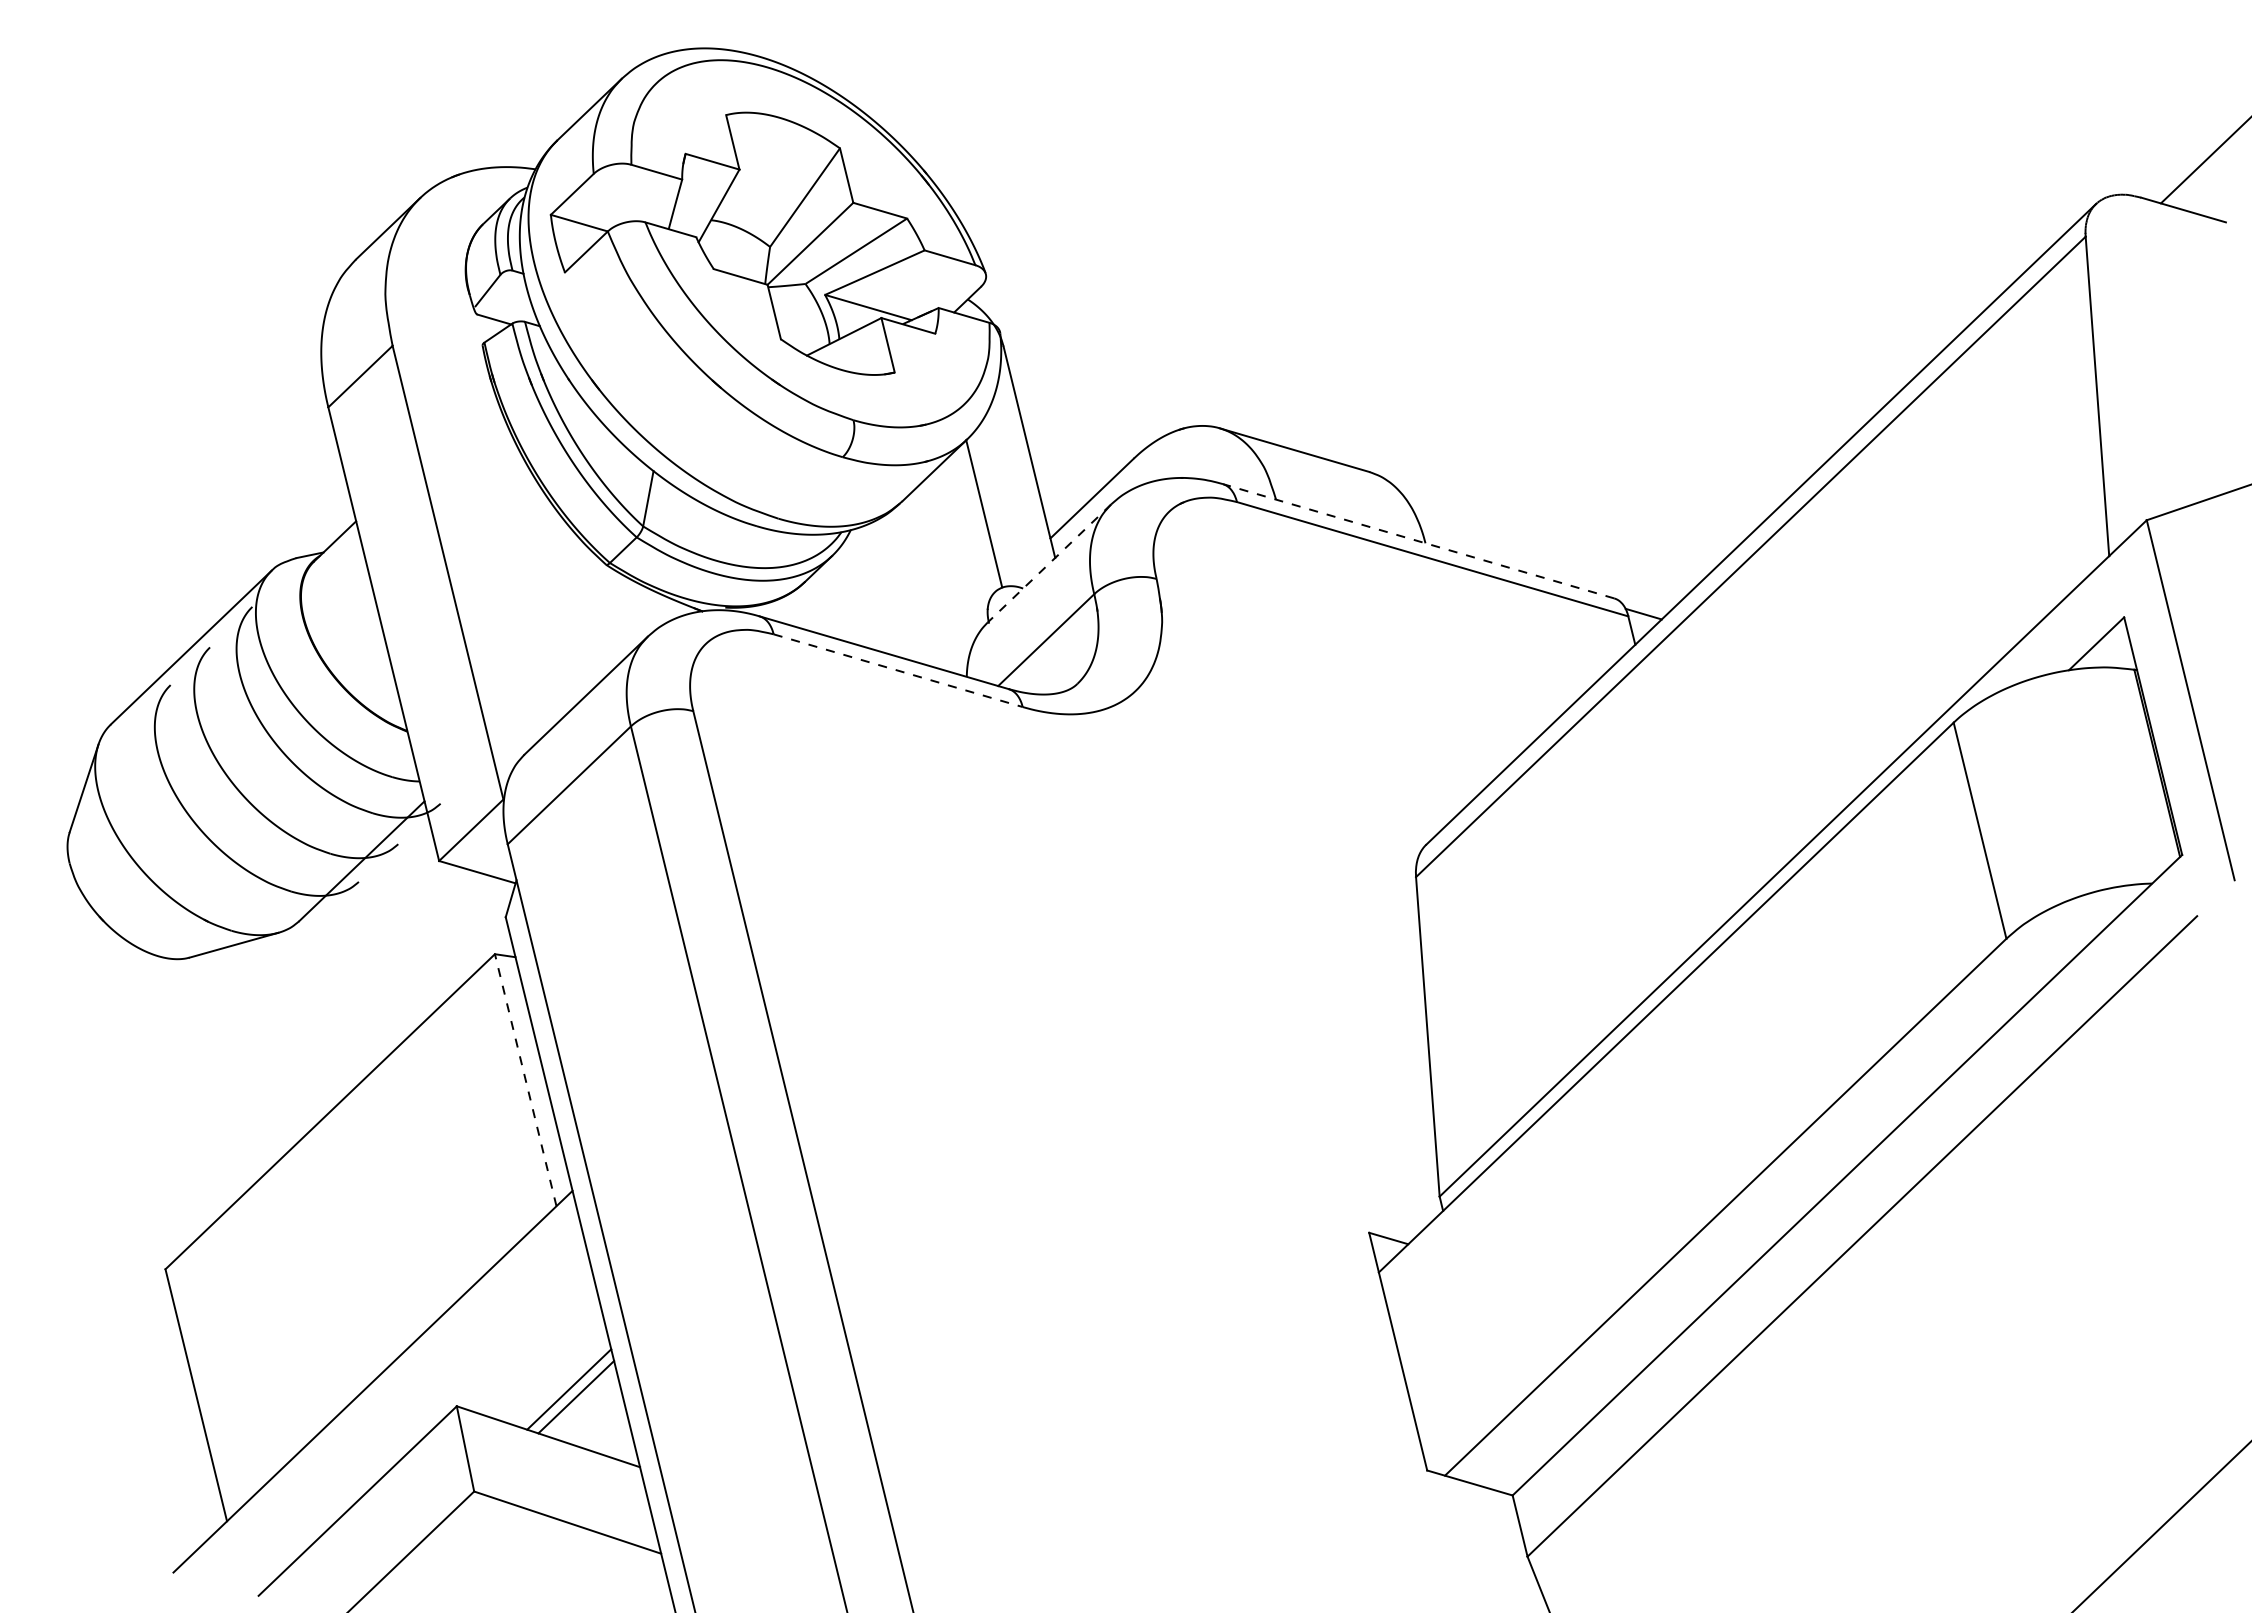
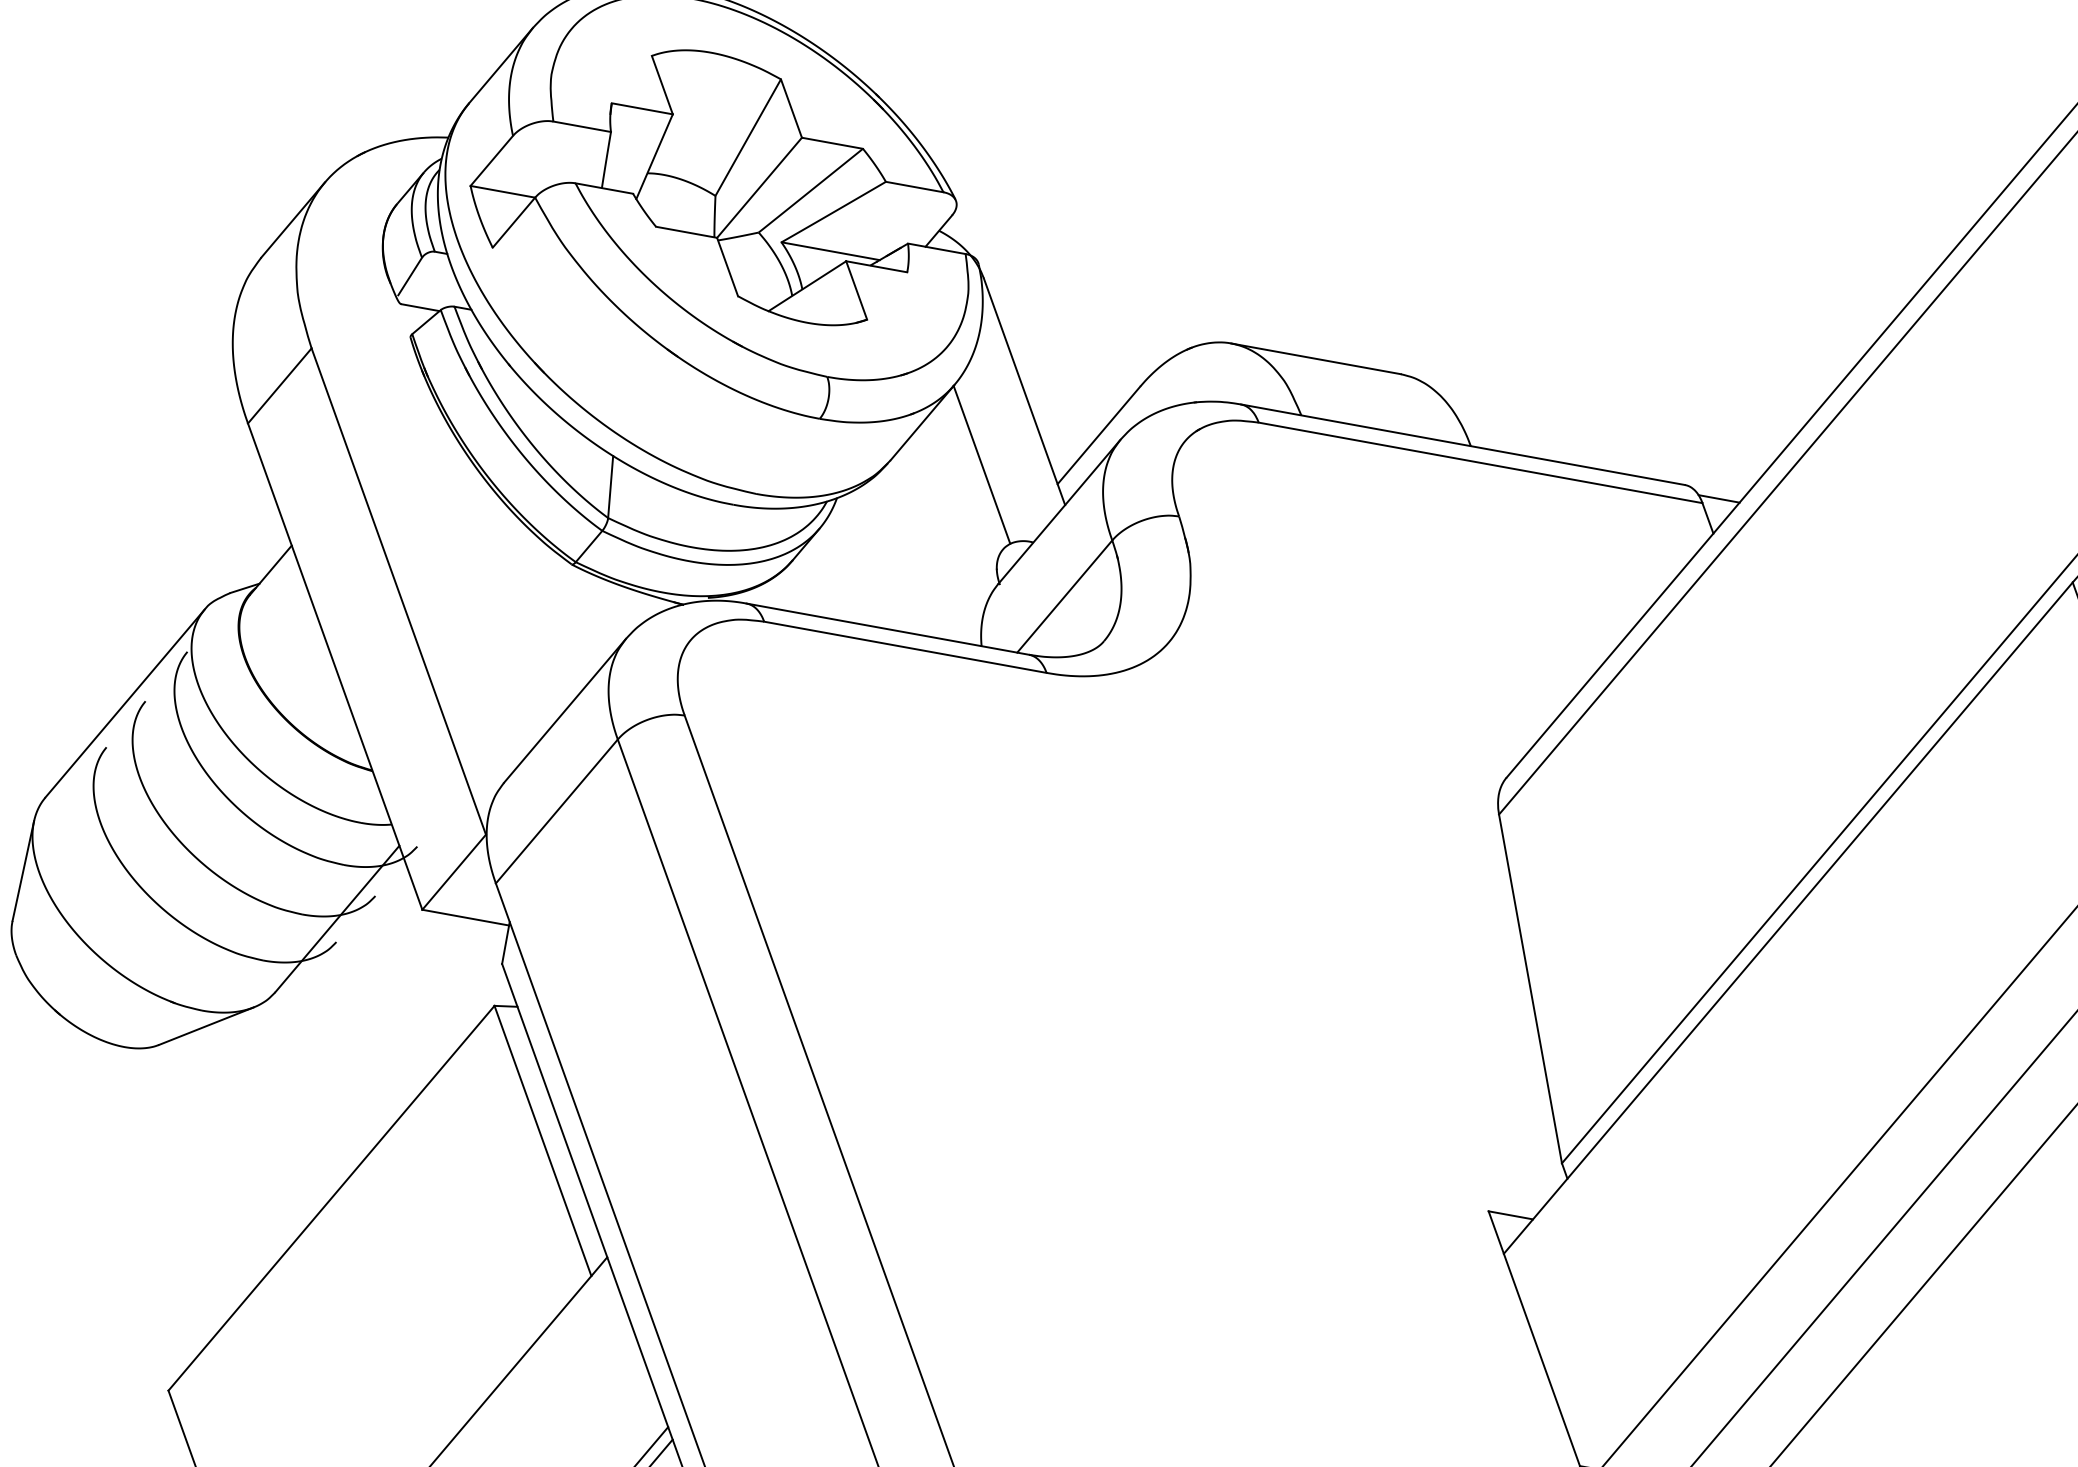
line: (1418, 541) -> (1462, 445), dashed -> solid
line: (1049, 563) -> (1059, 511), dashed -> solid
line: (898, 670) -> (905, 647), dashed -> solid
line: (525, 1080) -> (542, 1141), dashed -> solid

